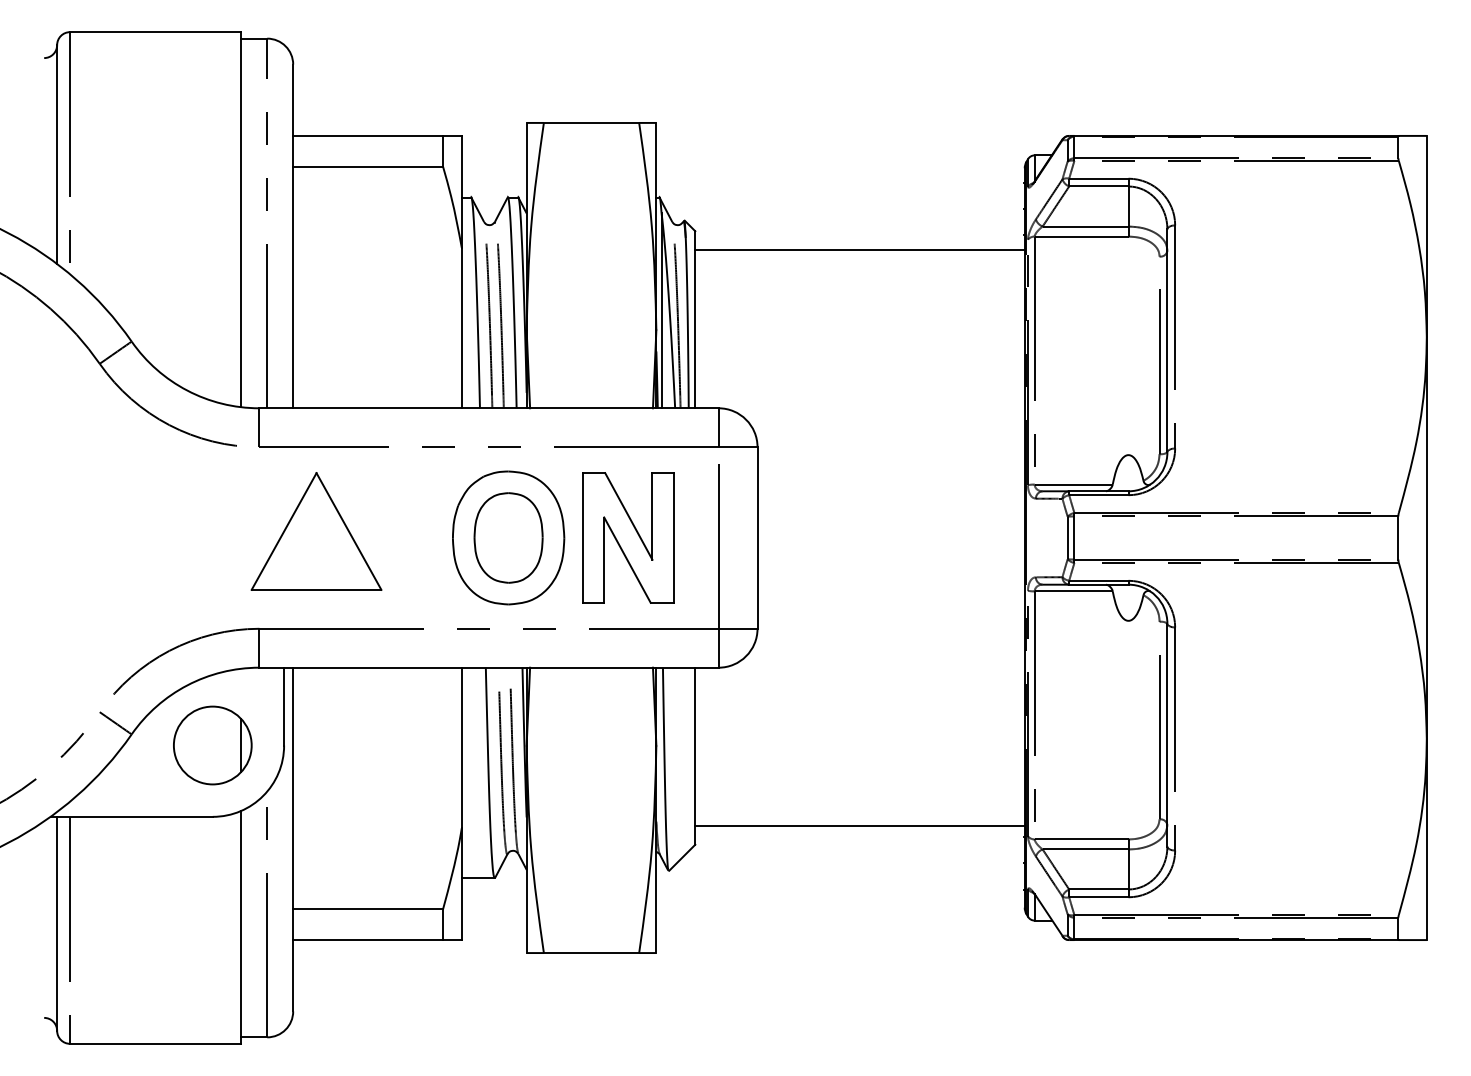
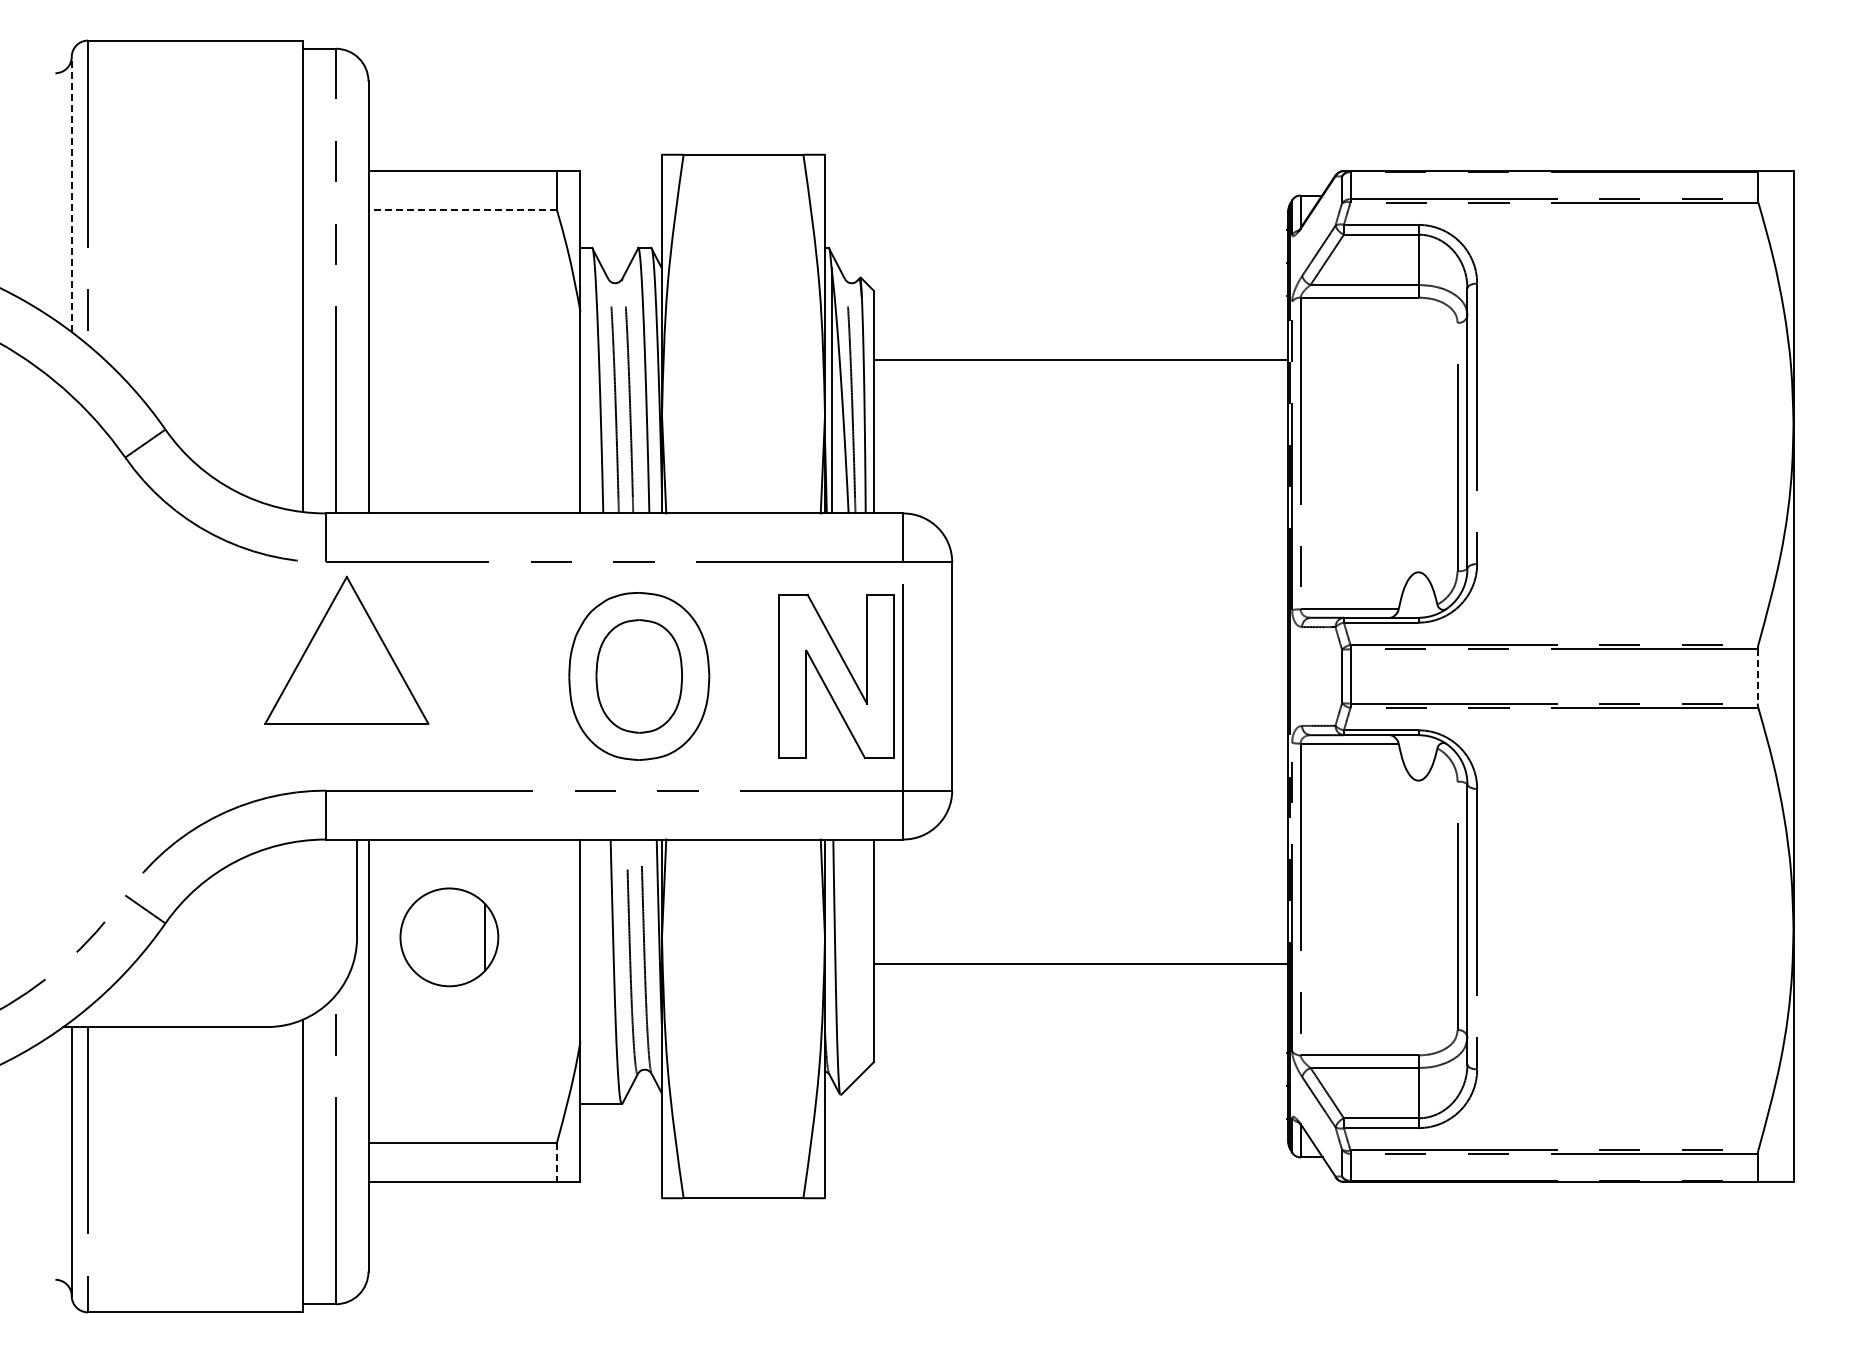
line: (56, 154) -> (71, 194), solid -> dashed
line: (367, 166) -> (462, 209), solid -> dashed
line: (859, 250) -> (1080, 359), moved
part: (316, 530) -> (346, 649), moved
part: (628, 538) -> (836, 676), moved
line: (1398, 538) -> (1757, 676), solid -> dashed
part: (212, 745) -> (449, 937), moved
line: (859, 825) -> (1080, 964), moved
line: (442, 924) -> (556, 1162), solid -> dashed

